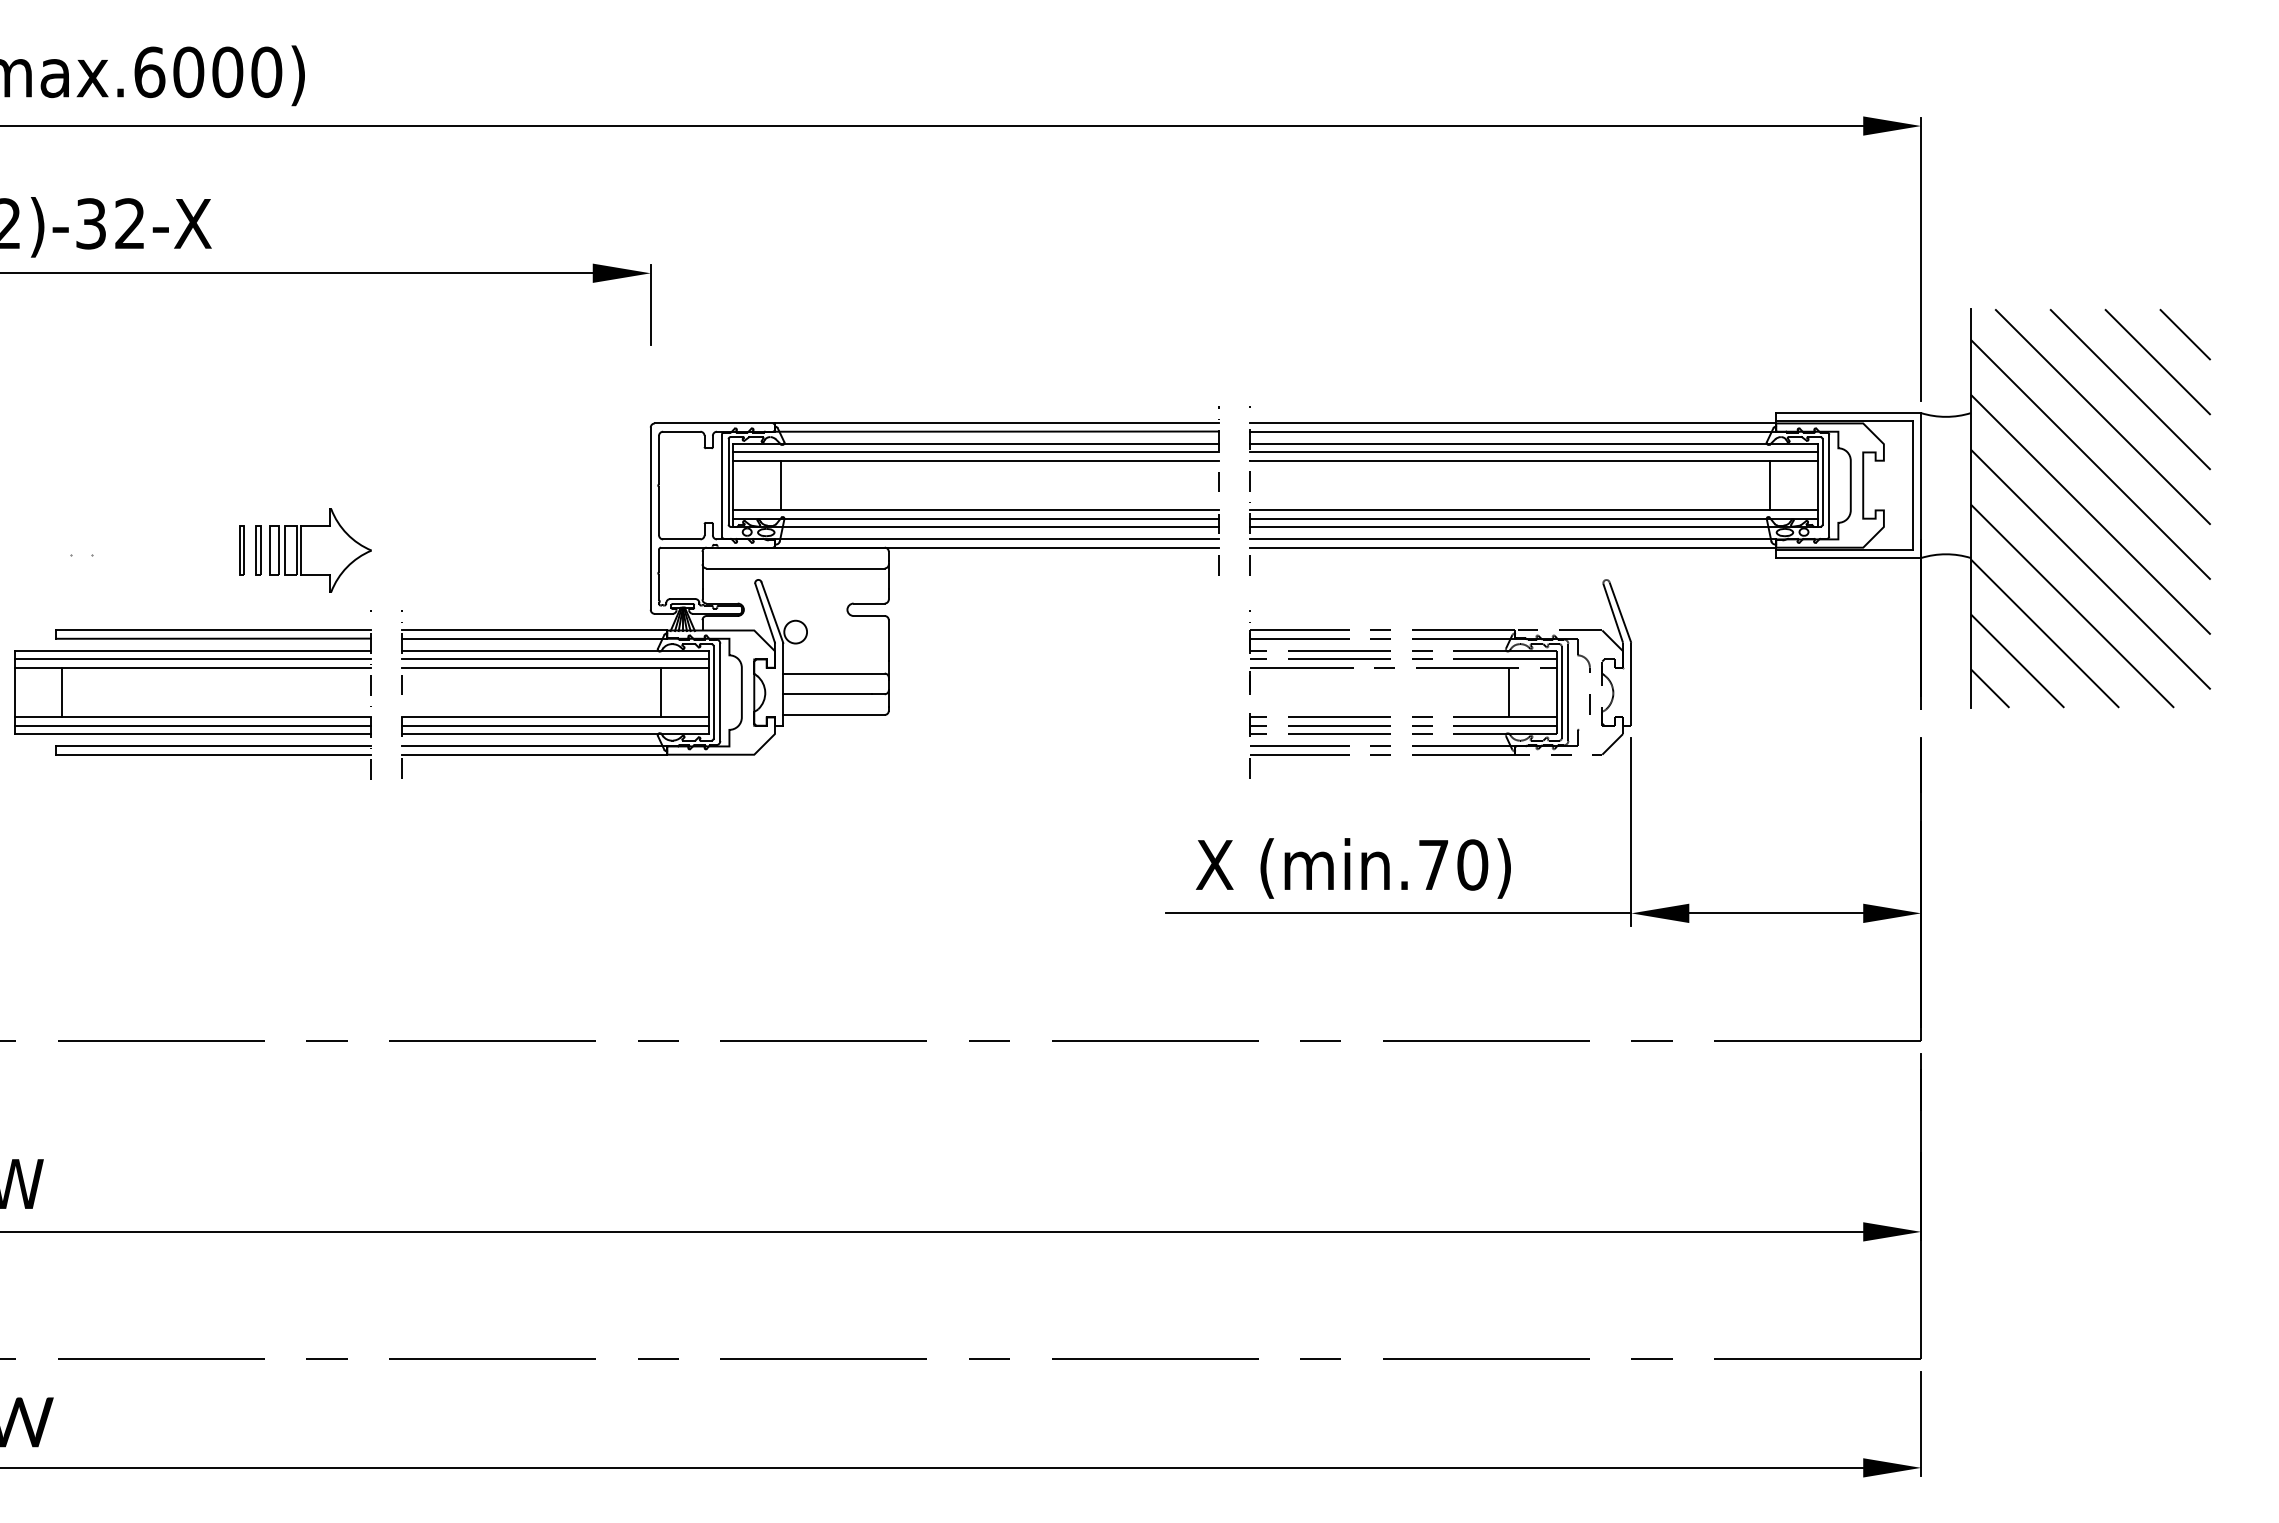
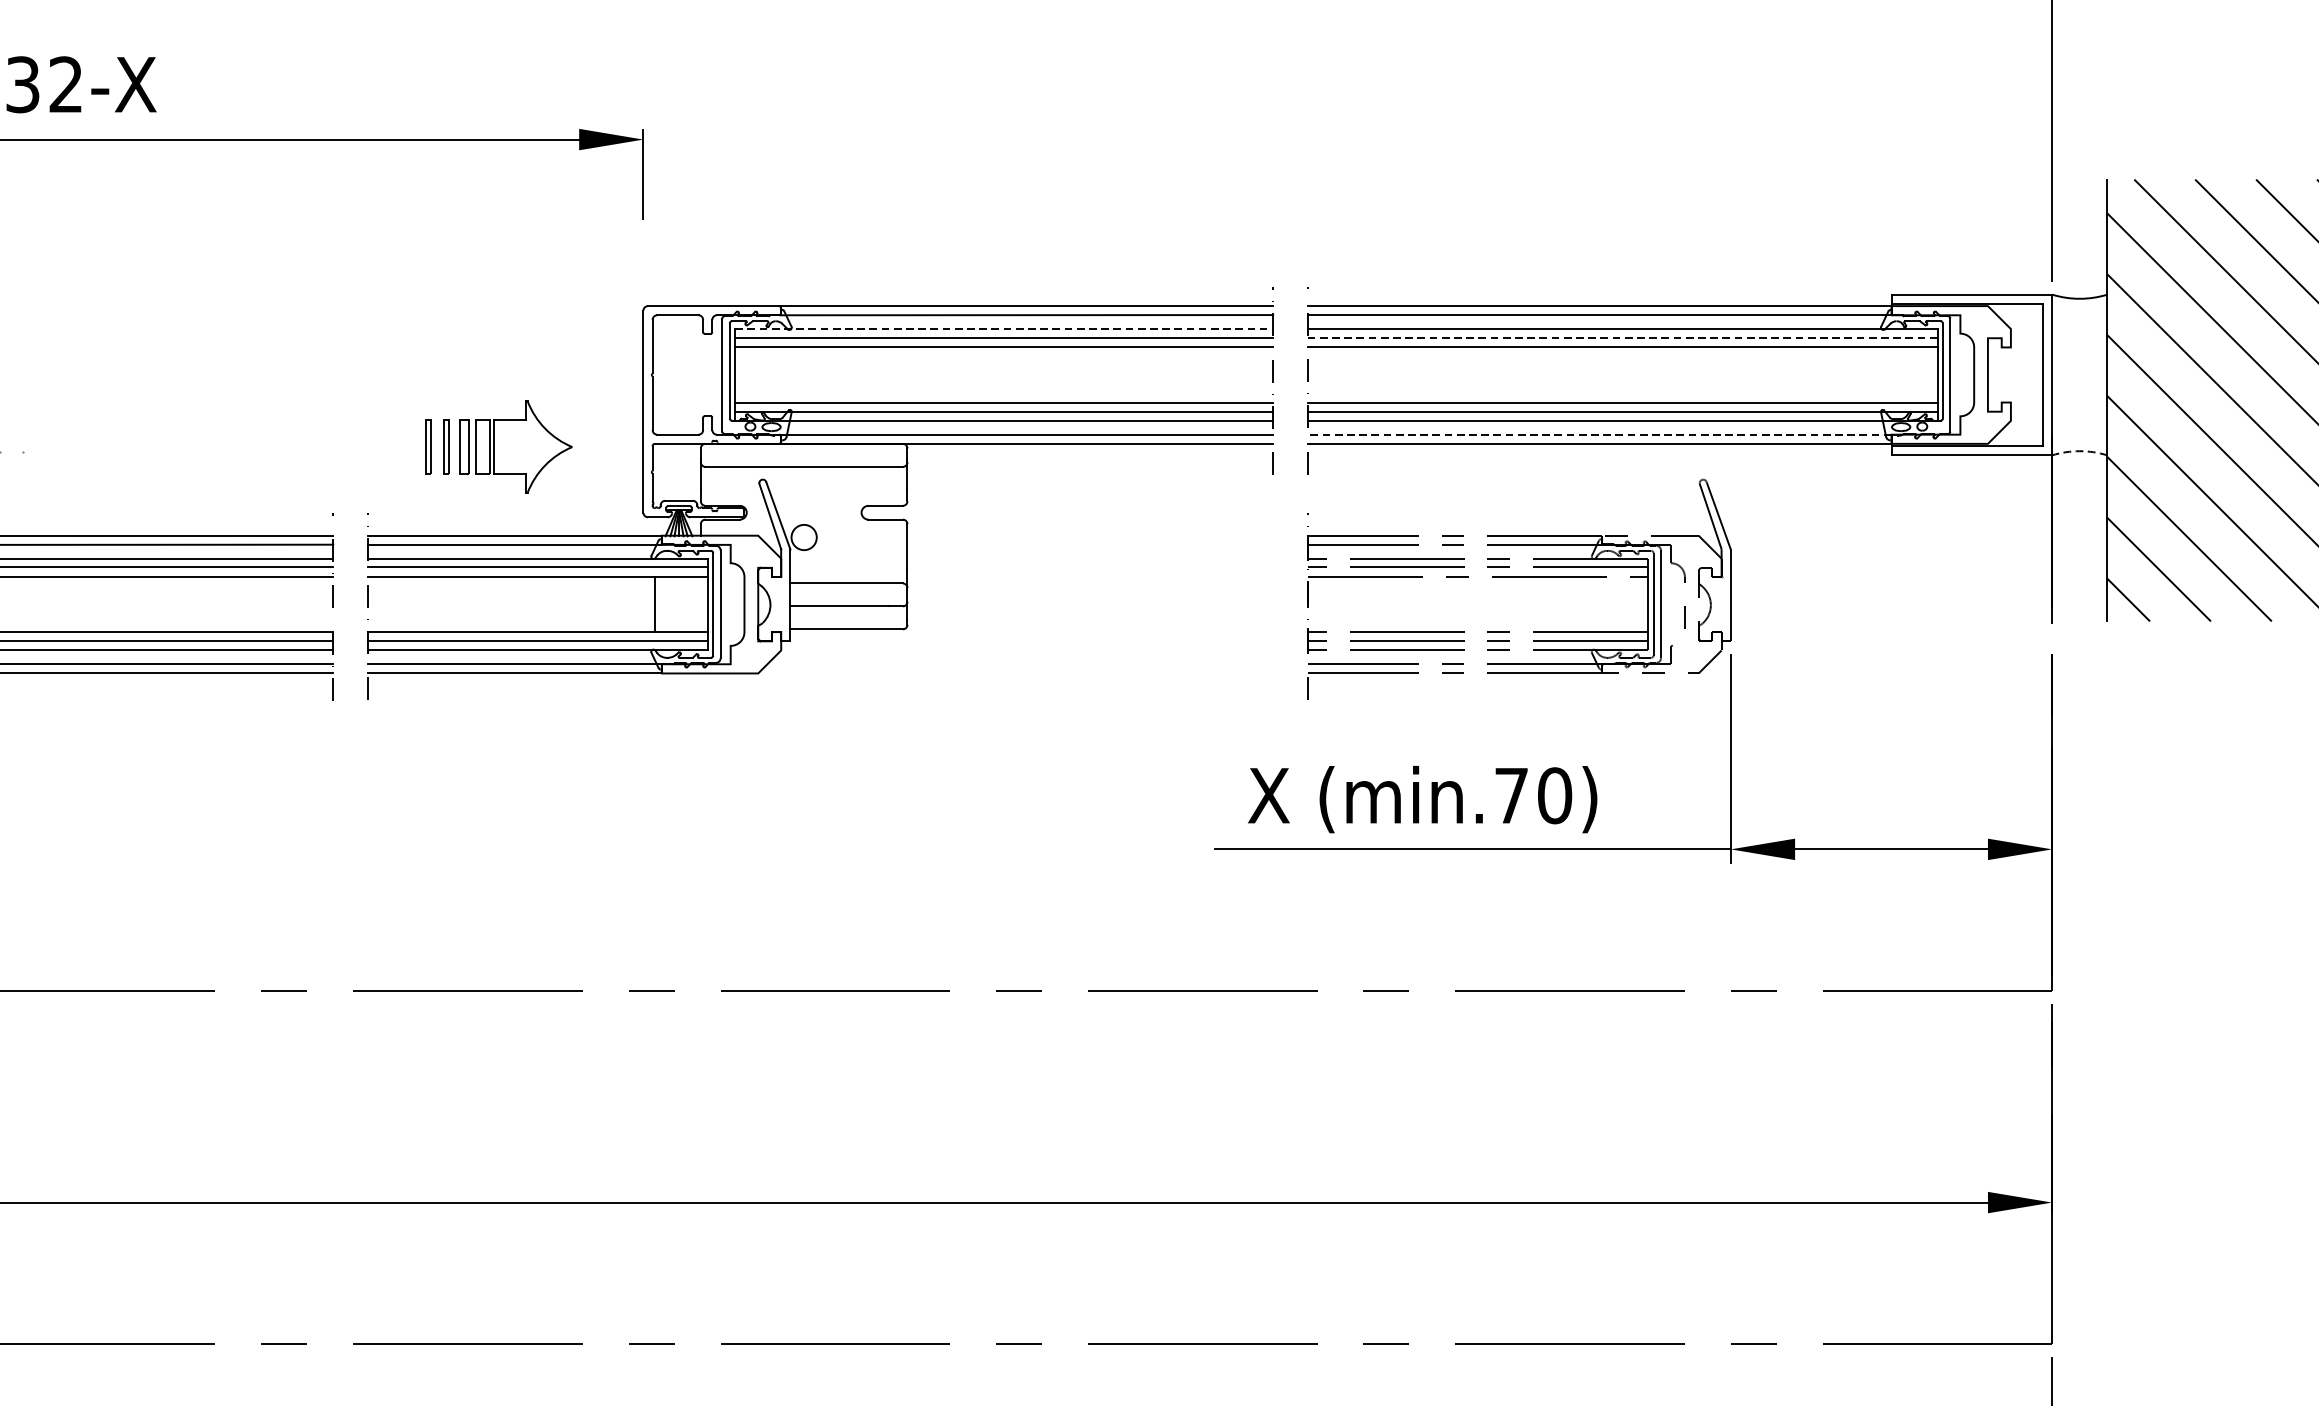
line: (976, 444) -> (1004, 329), solid -> dashed
line: (1533, 451) -> (1622, 337), solid -> dashed
line: (781, 485) -> (788, 374), removed
line: (1770, 485) -> (1885, 374), removed
line: (1512, 539) -> (1599, 434), solid -> dashed
part: (305, 550) -> (499, 446), moved
arc: (1946, 554) -> (2080, 451), solid -> dashed
line: (1509, 692) -> (1595, 604), removed

